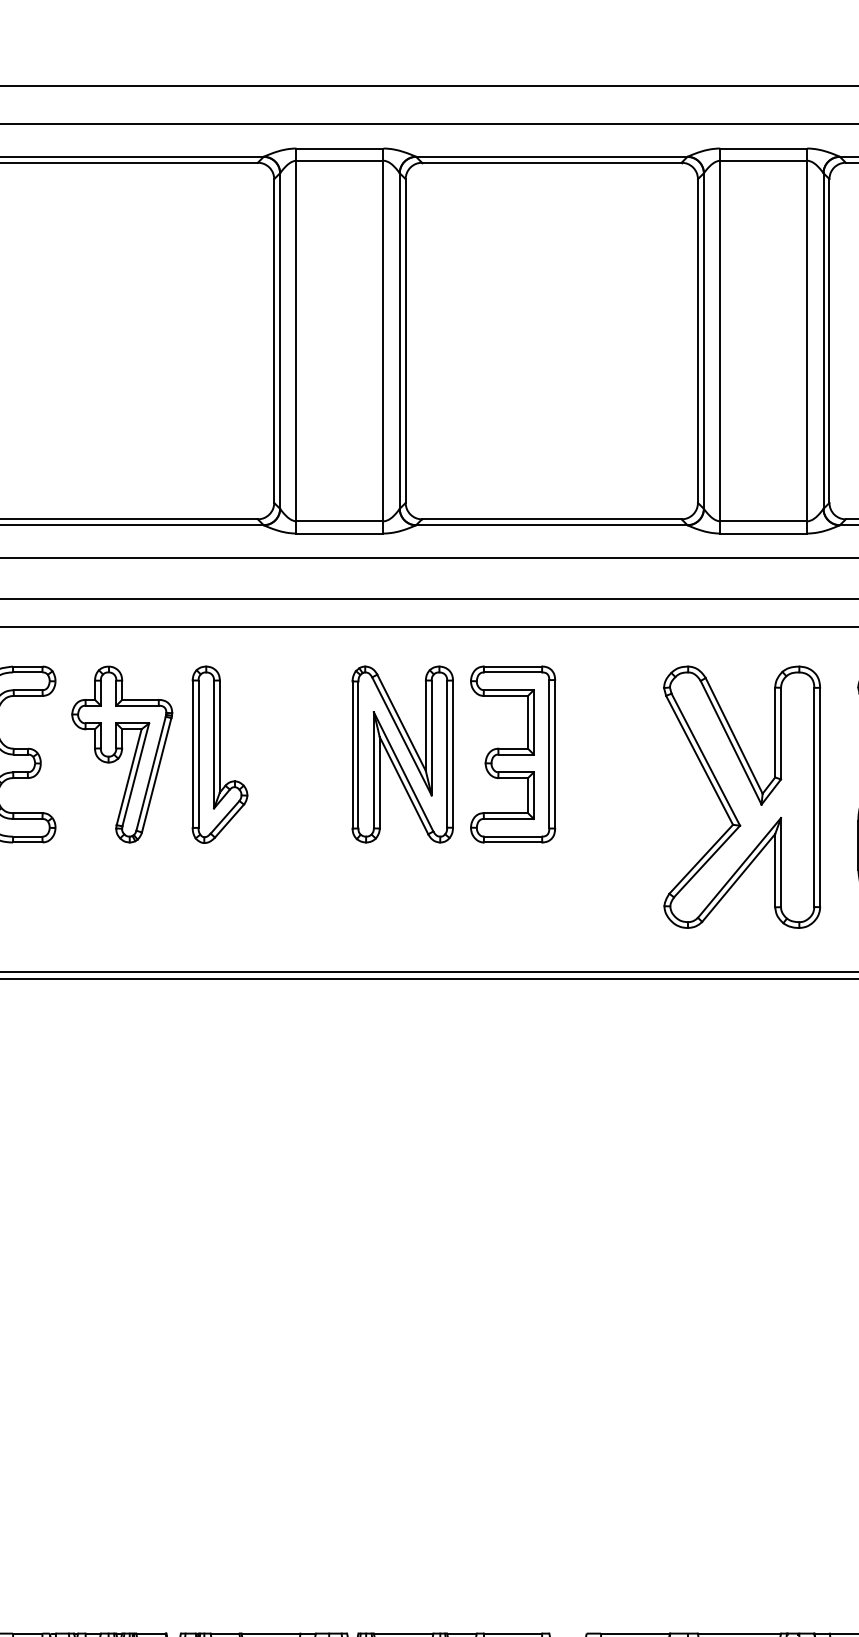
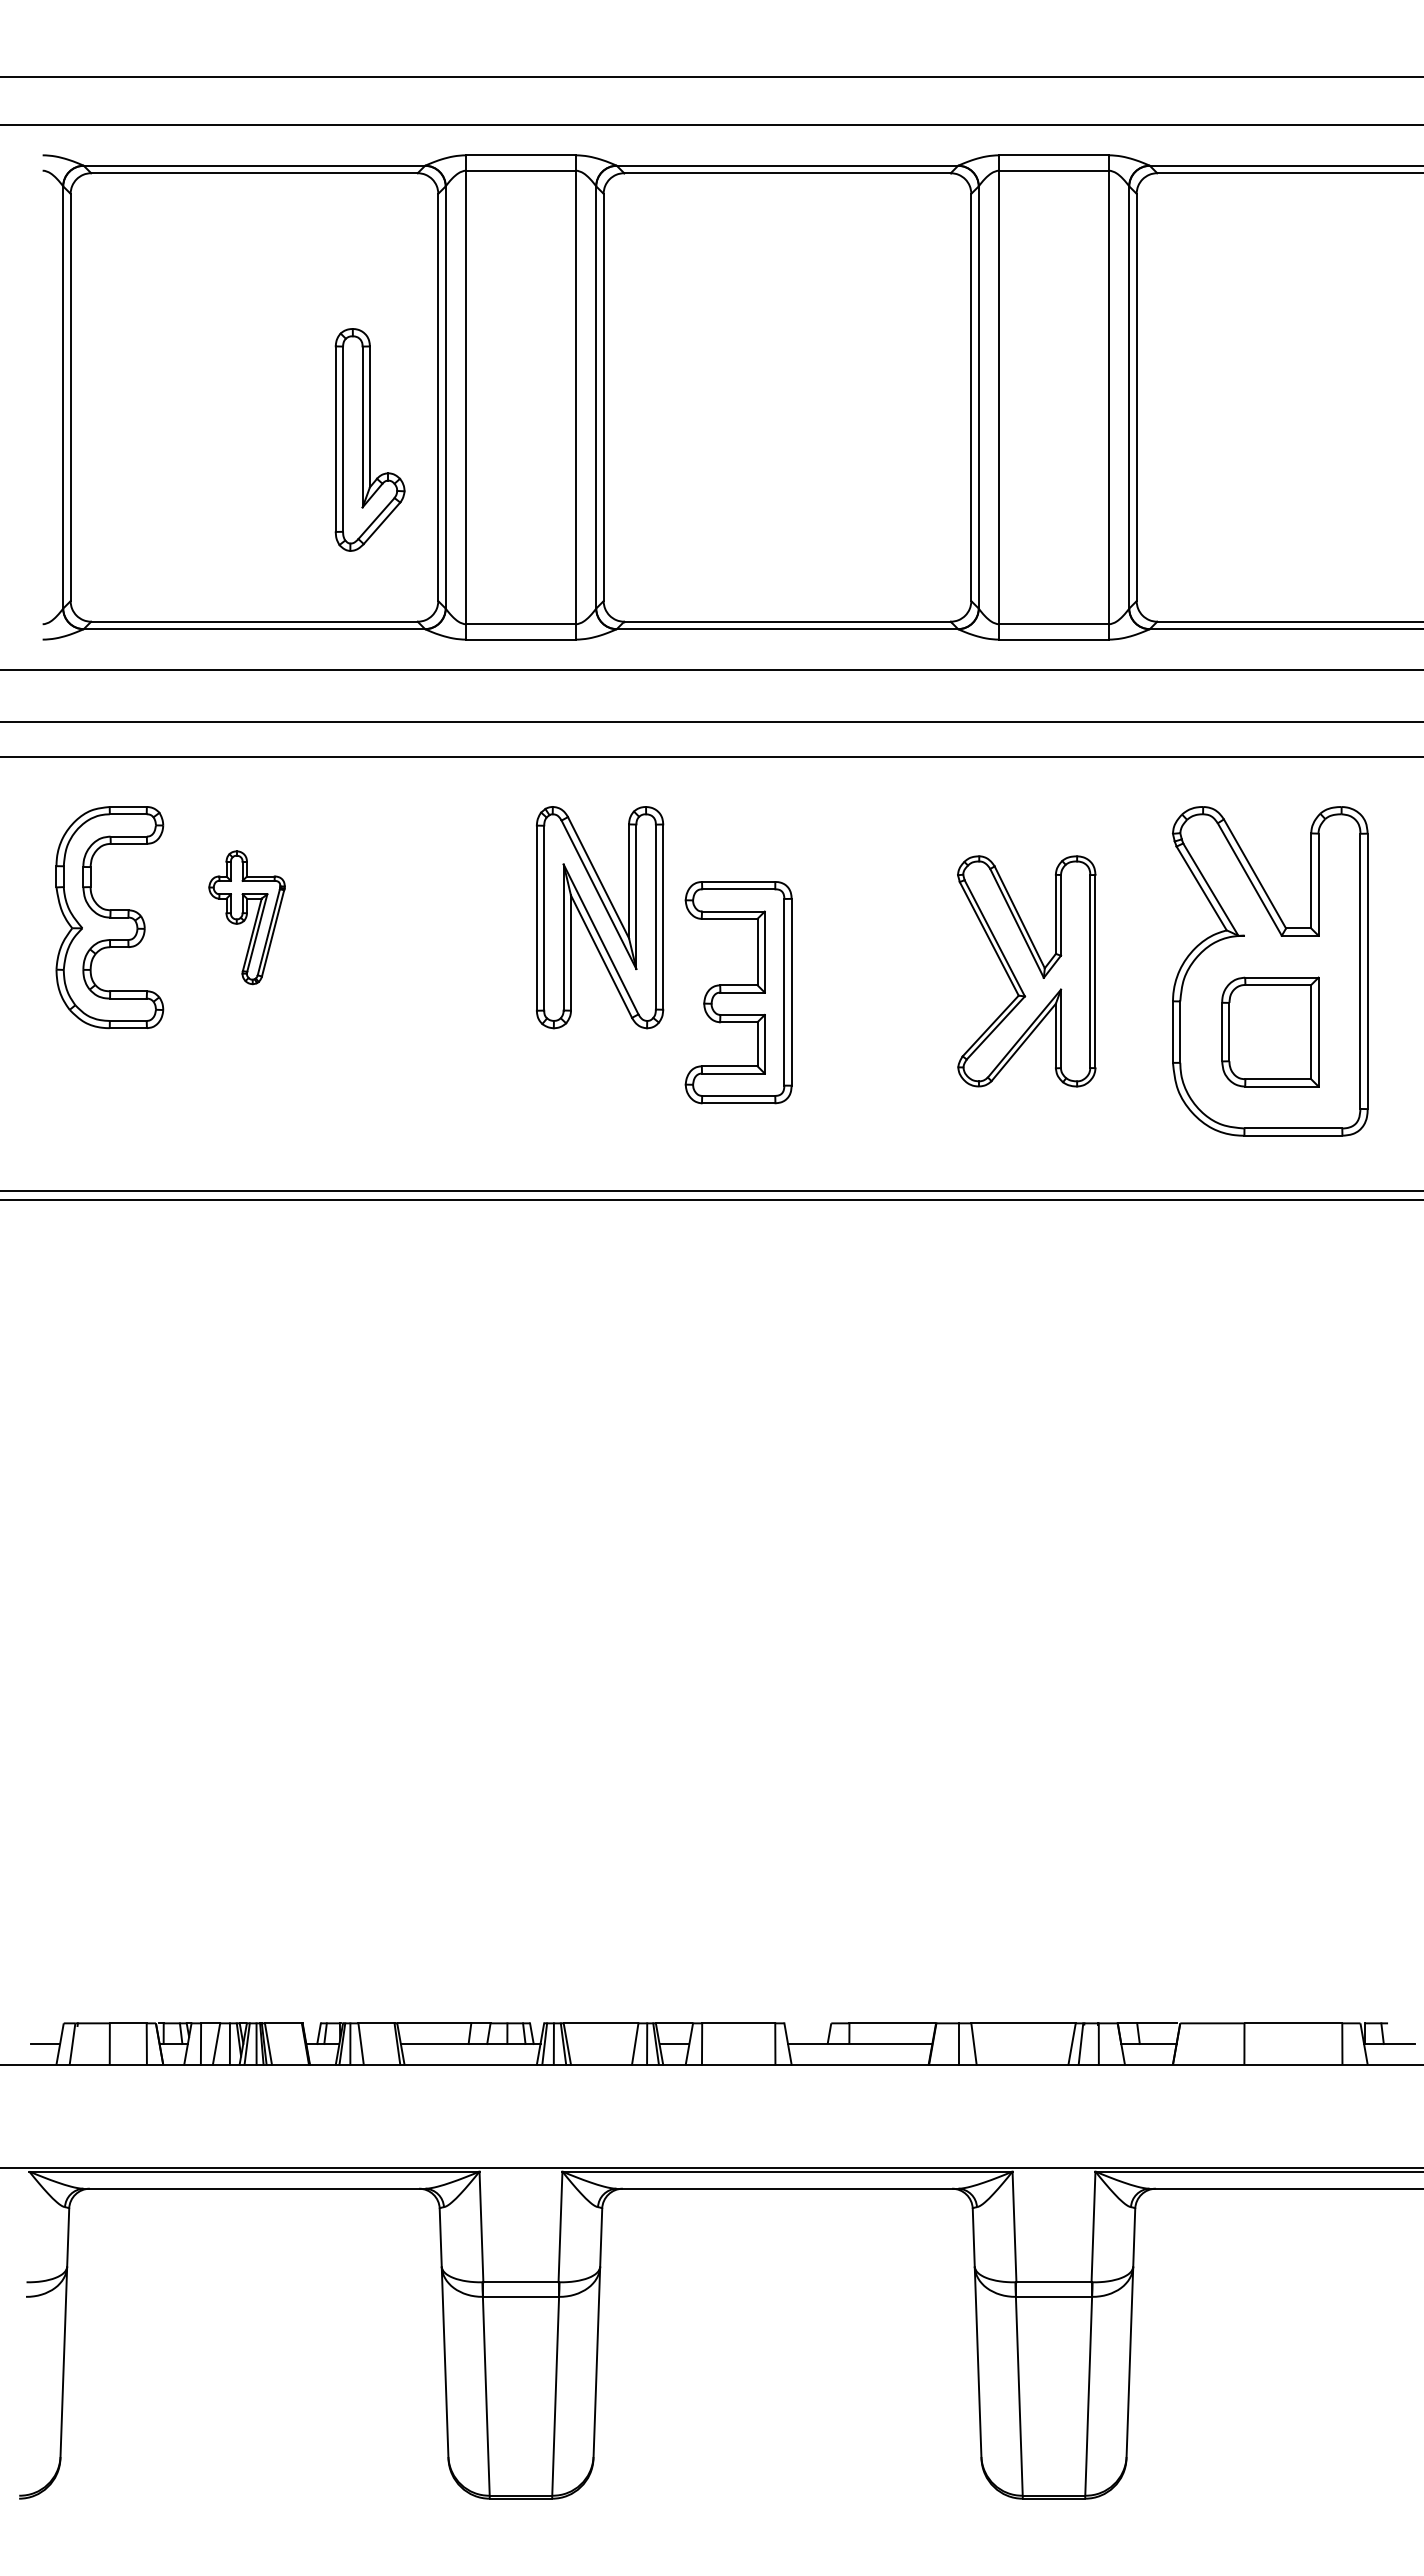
part: (121, 754) -> (246, 917), size x0.6
part: (219, 754) -> (369, 439), moved
part: (512, 754) -> (738, 992), moved
part: (741, 797) -> (1026, 971), size x0.7

